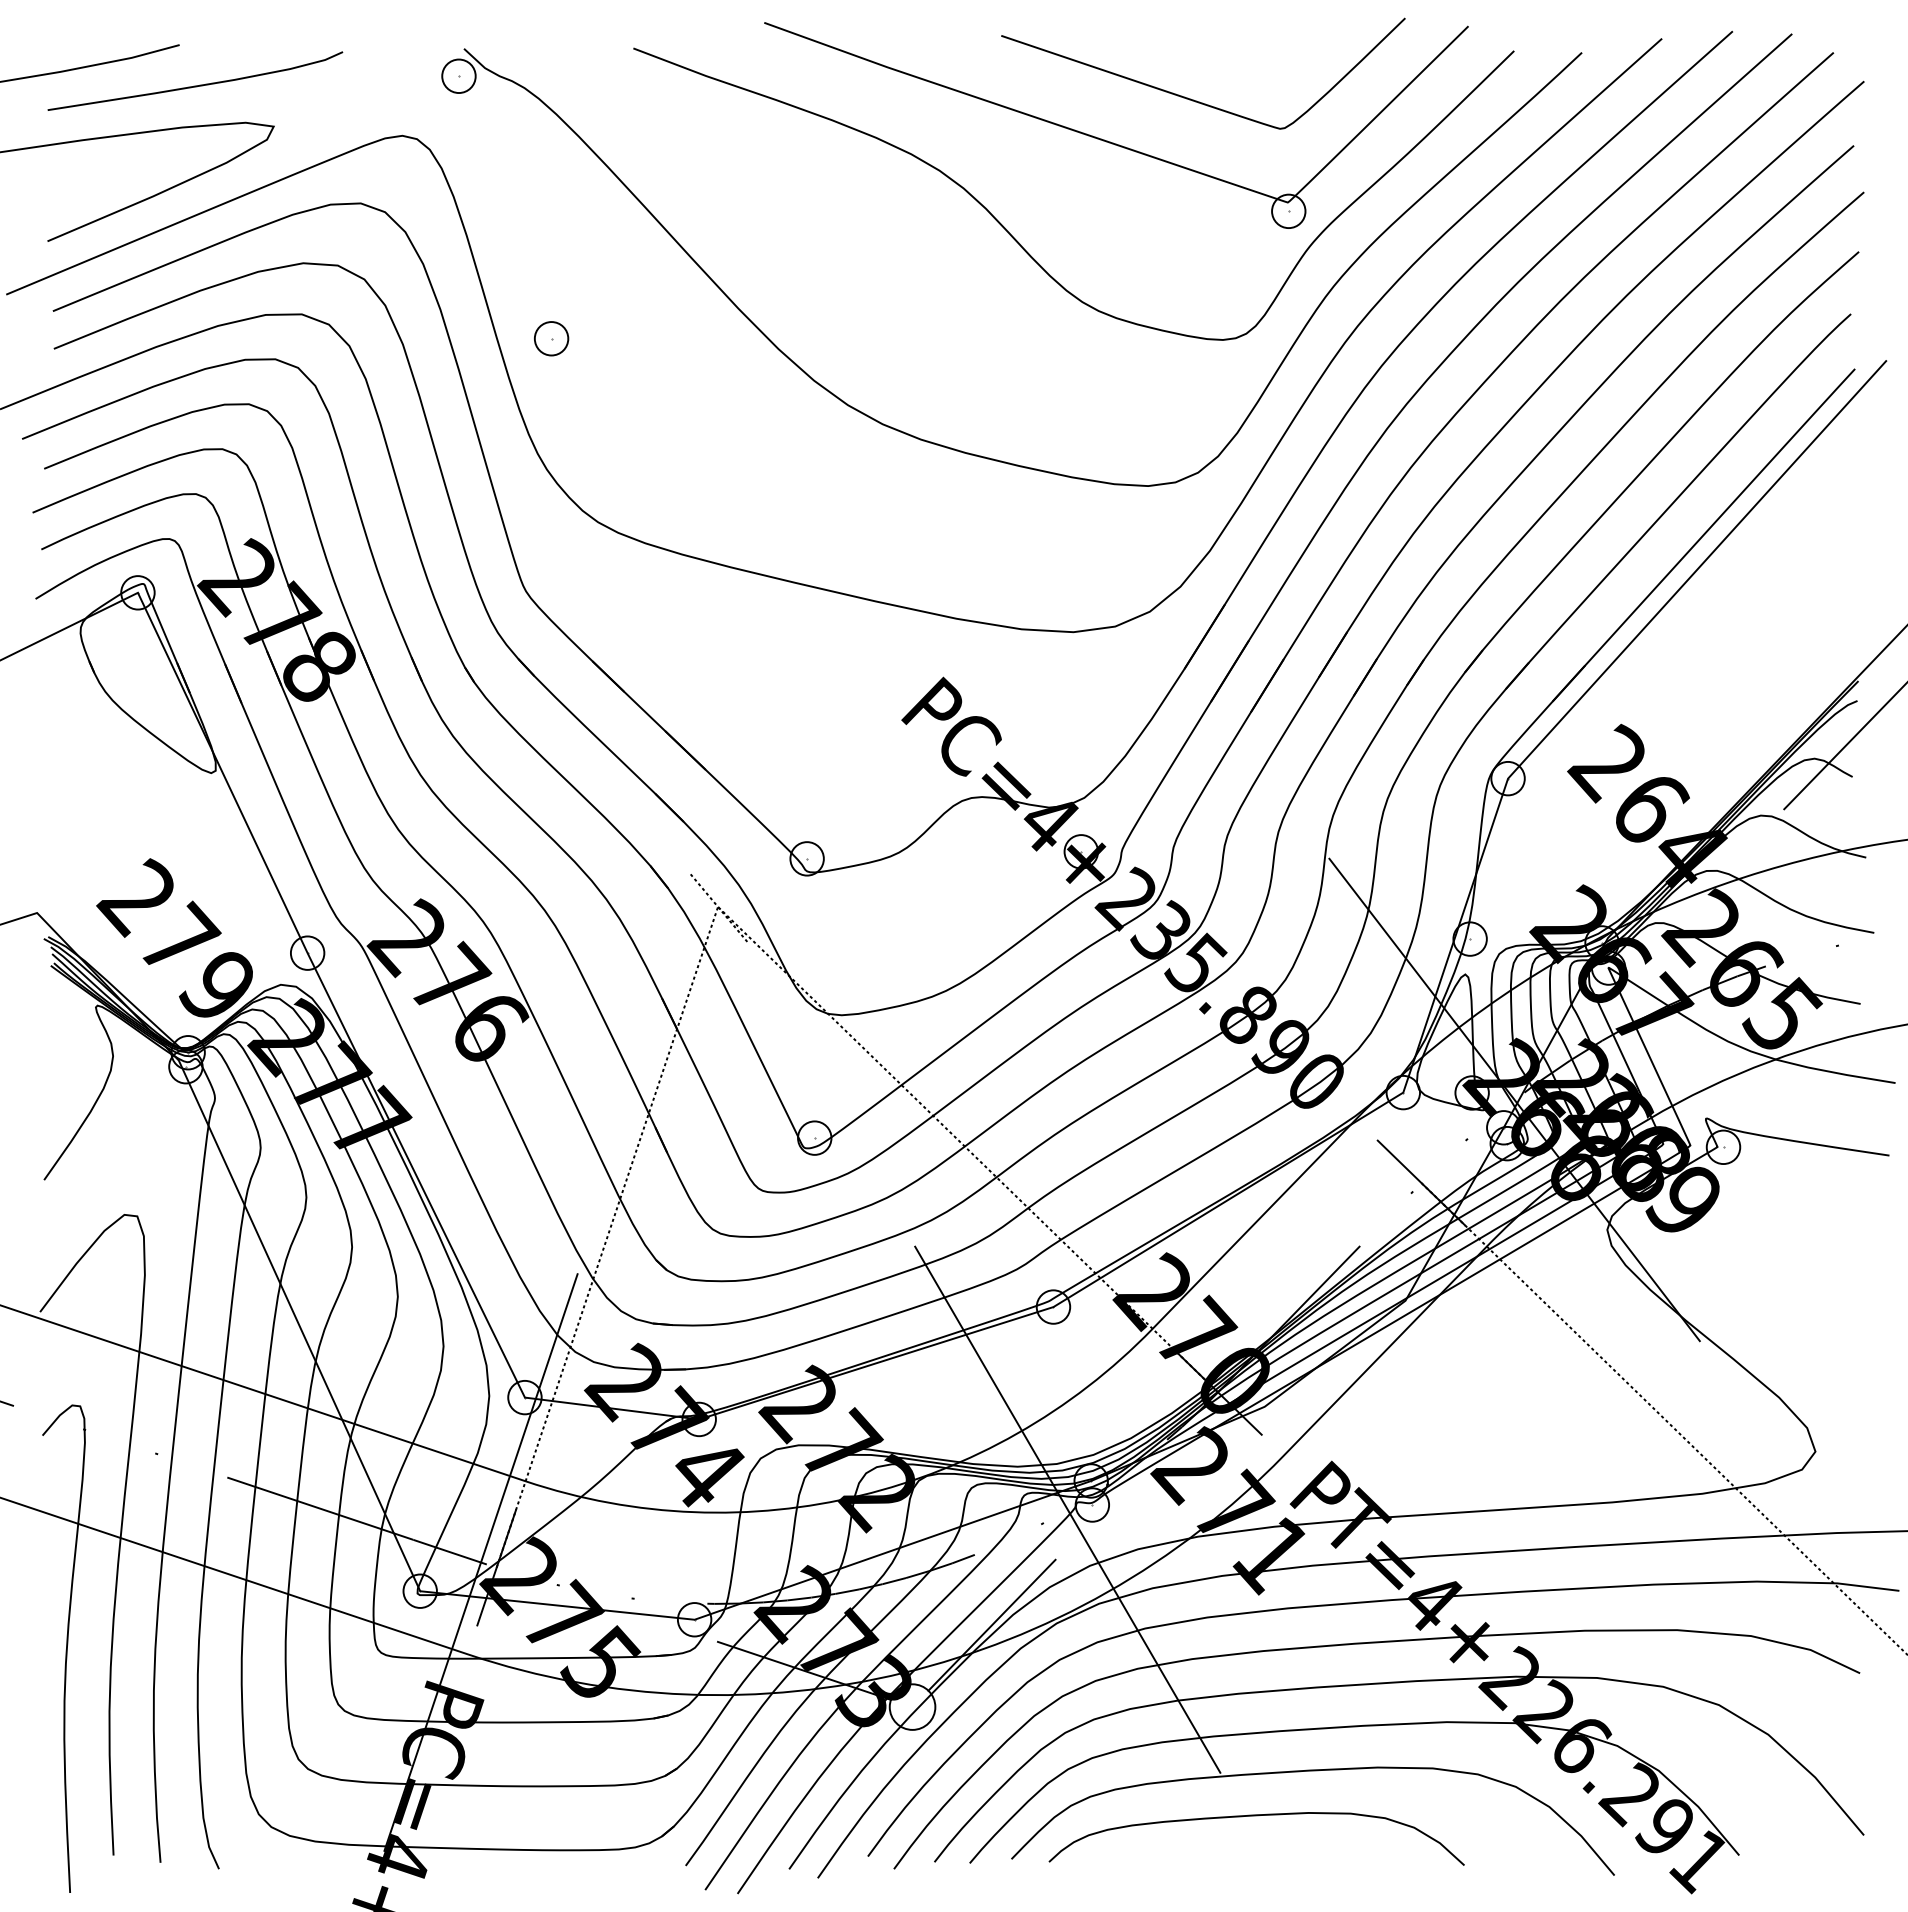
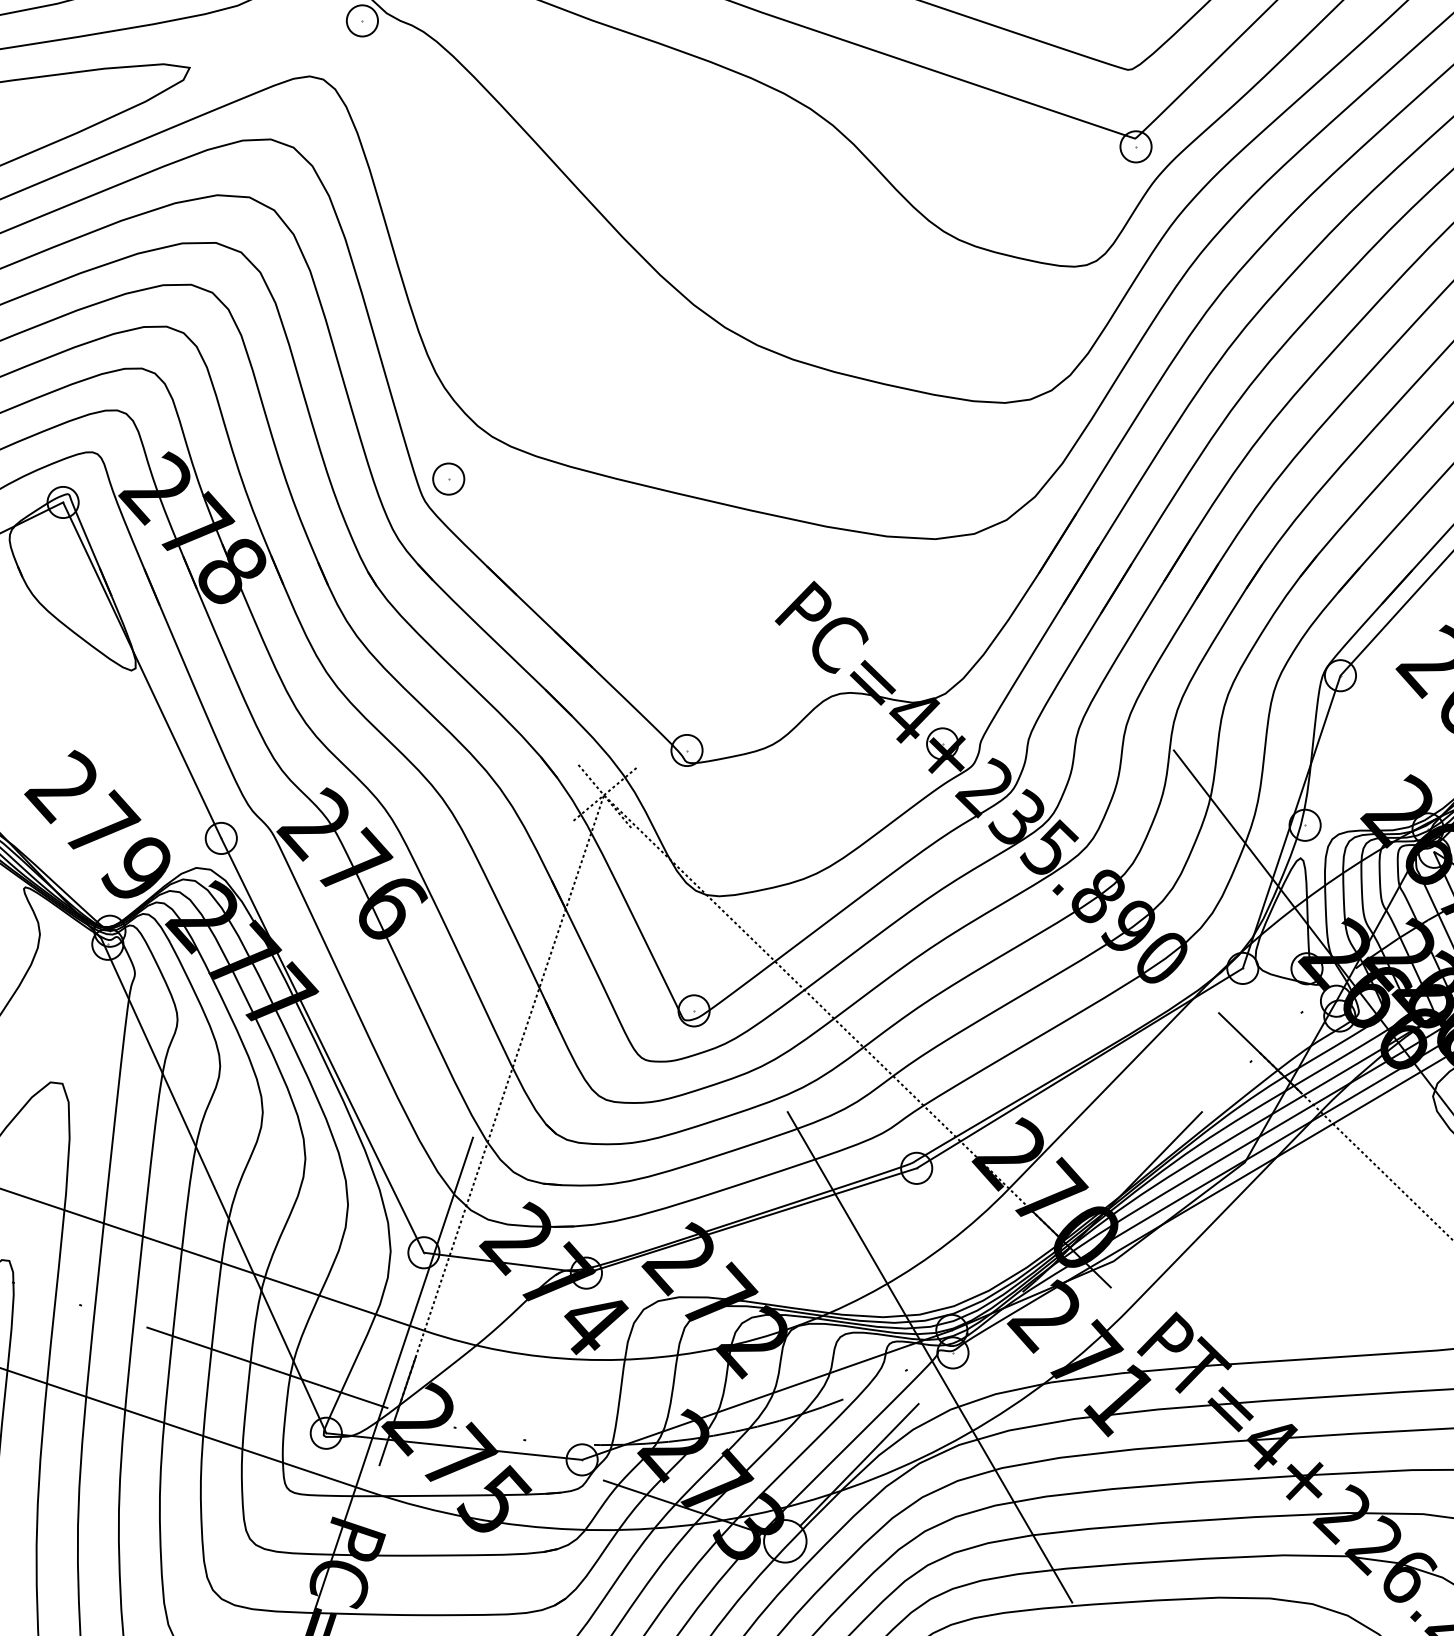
part: (551, 338) -> (448, 478), moved
line: (717, 906) -> (603, 794), added

